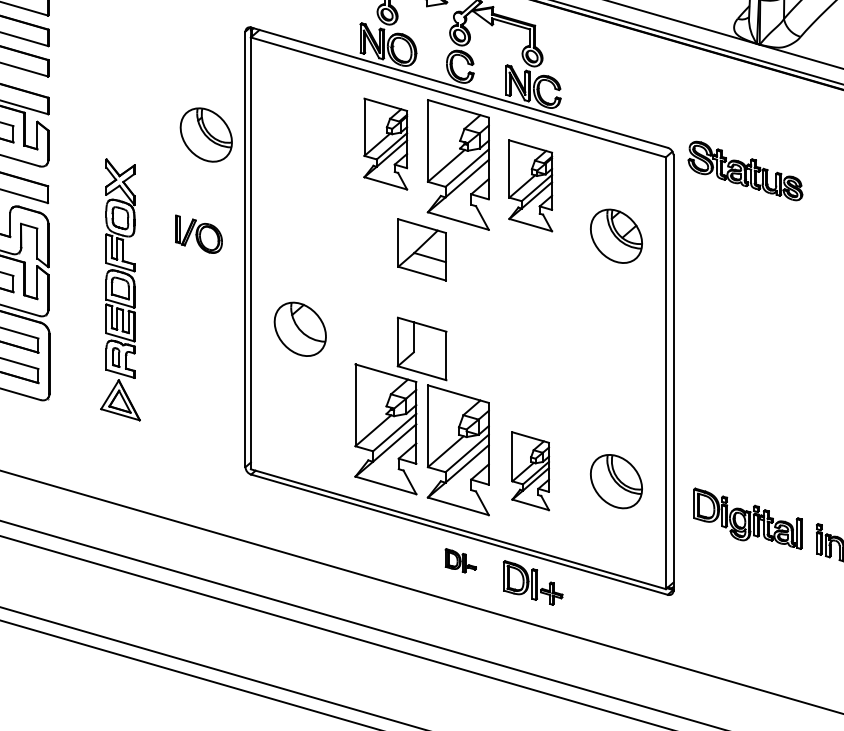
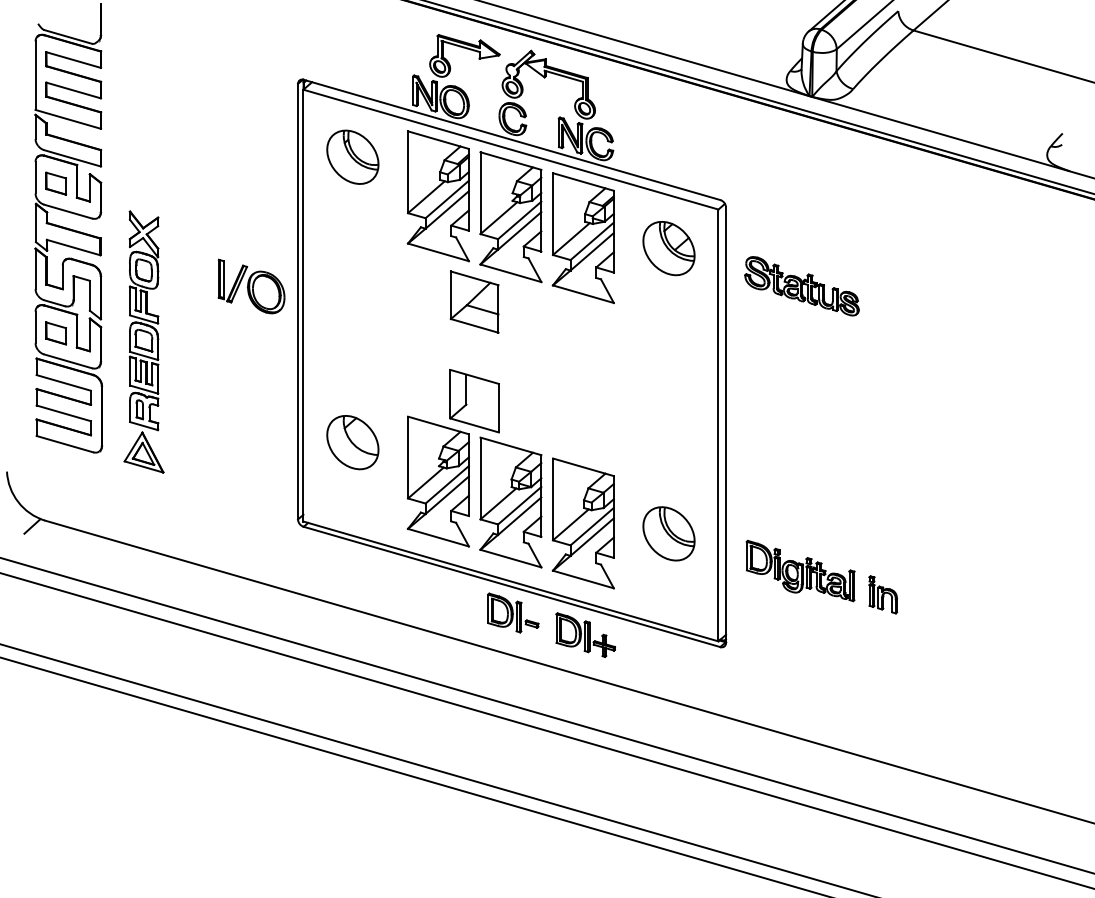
part: (205, 134) -> (352, 156), moved
part: (384, 144) -> (437, 196), size x1.43
part: (744, 171) -> (801, 286), moved
part: (529, 185) -> (582, 237), size x1.43
part: (198, 234) -> (251, 286), size x1.43
part: (615, 236) -> (668, 248), moved
part: (119, 289) -> (143, 341), moved
part: (299, 329) -> (352, 442), moved
part: (529, 471) -> (582, 523), size x1.67
part: (460, 560) -> (513, 612), size x1.67

